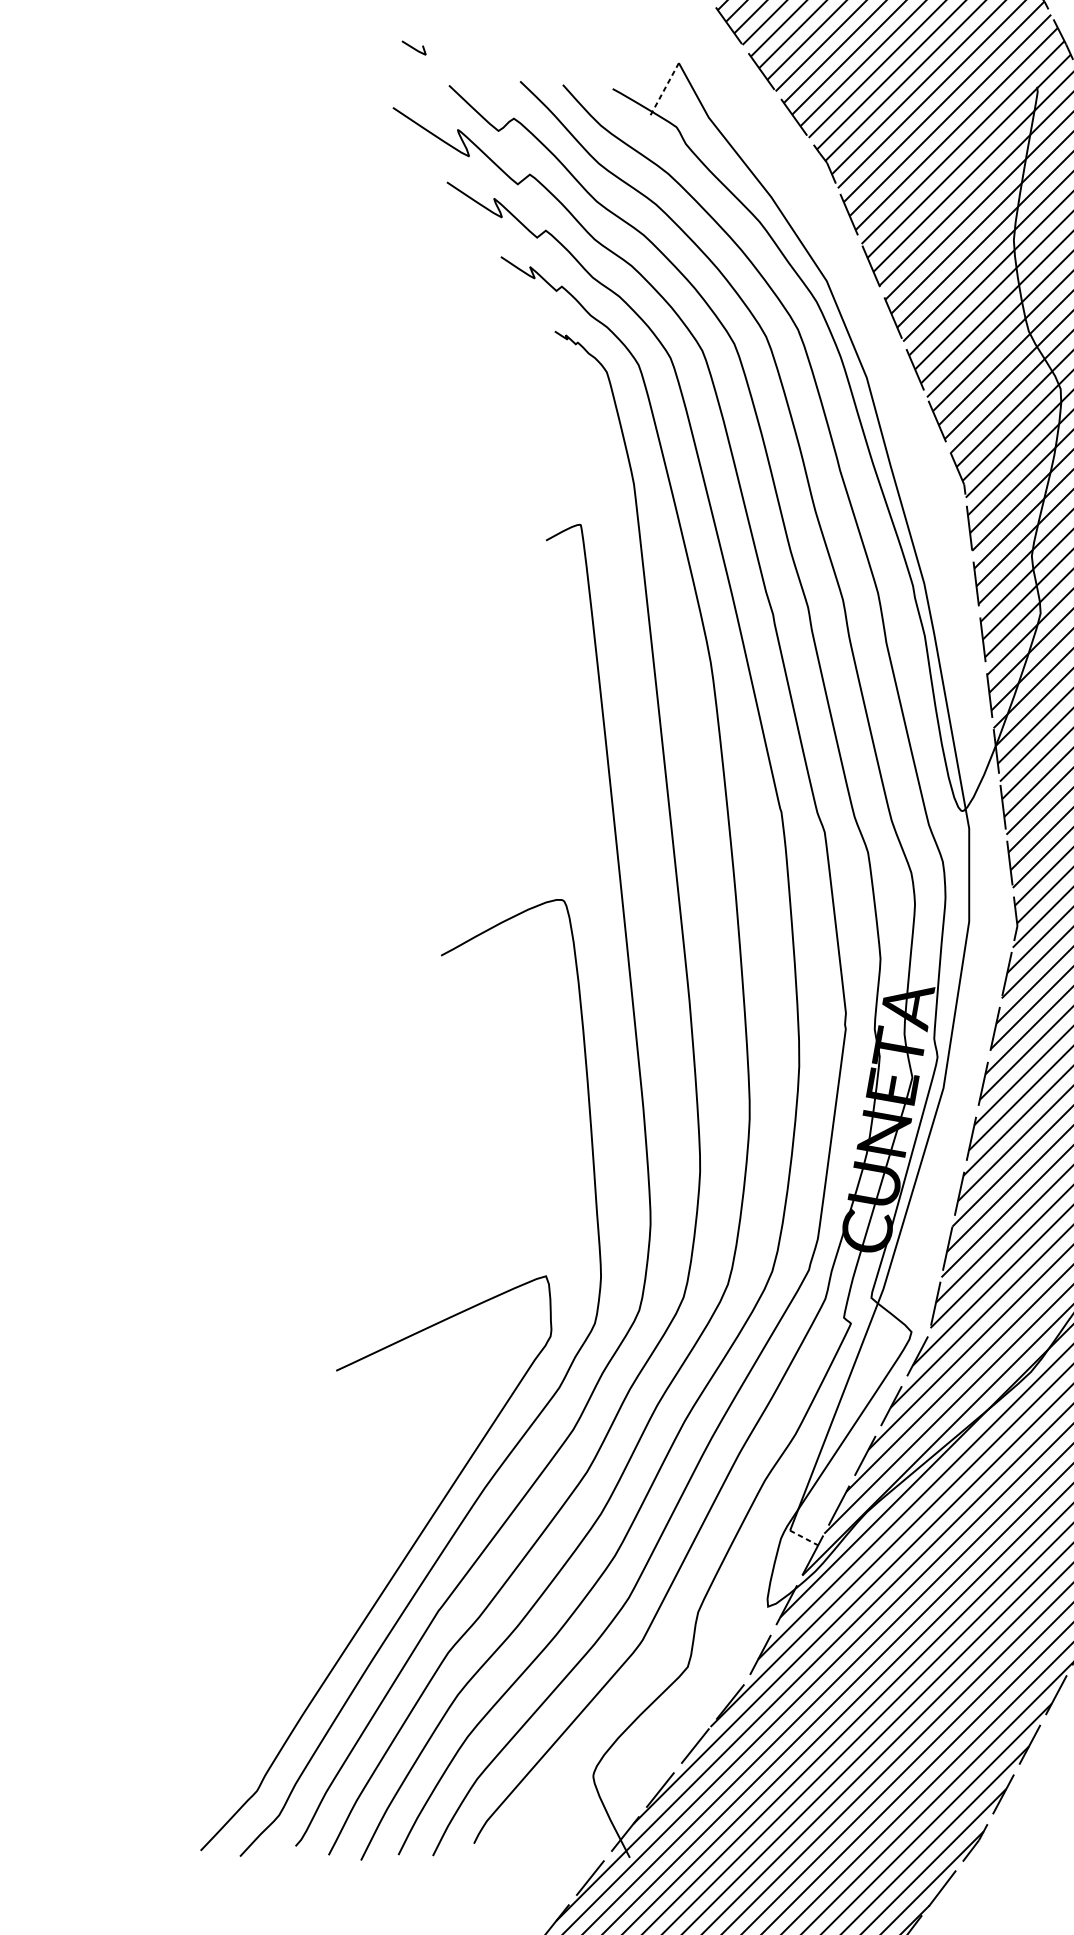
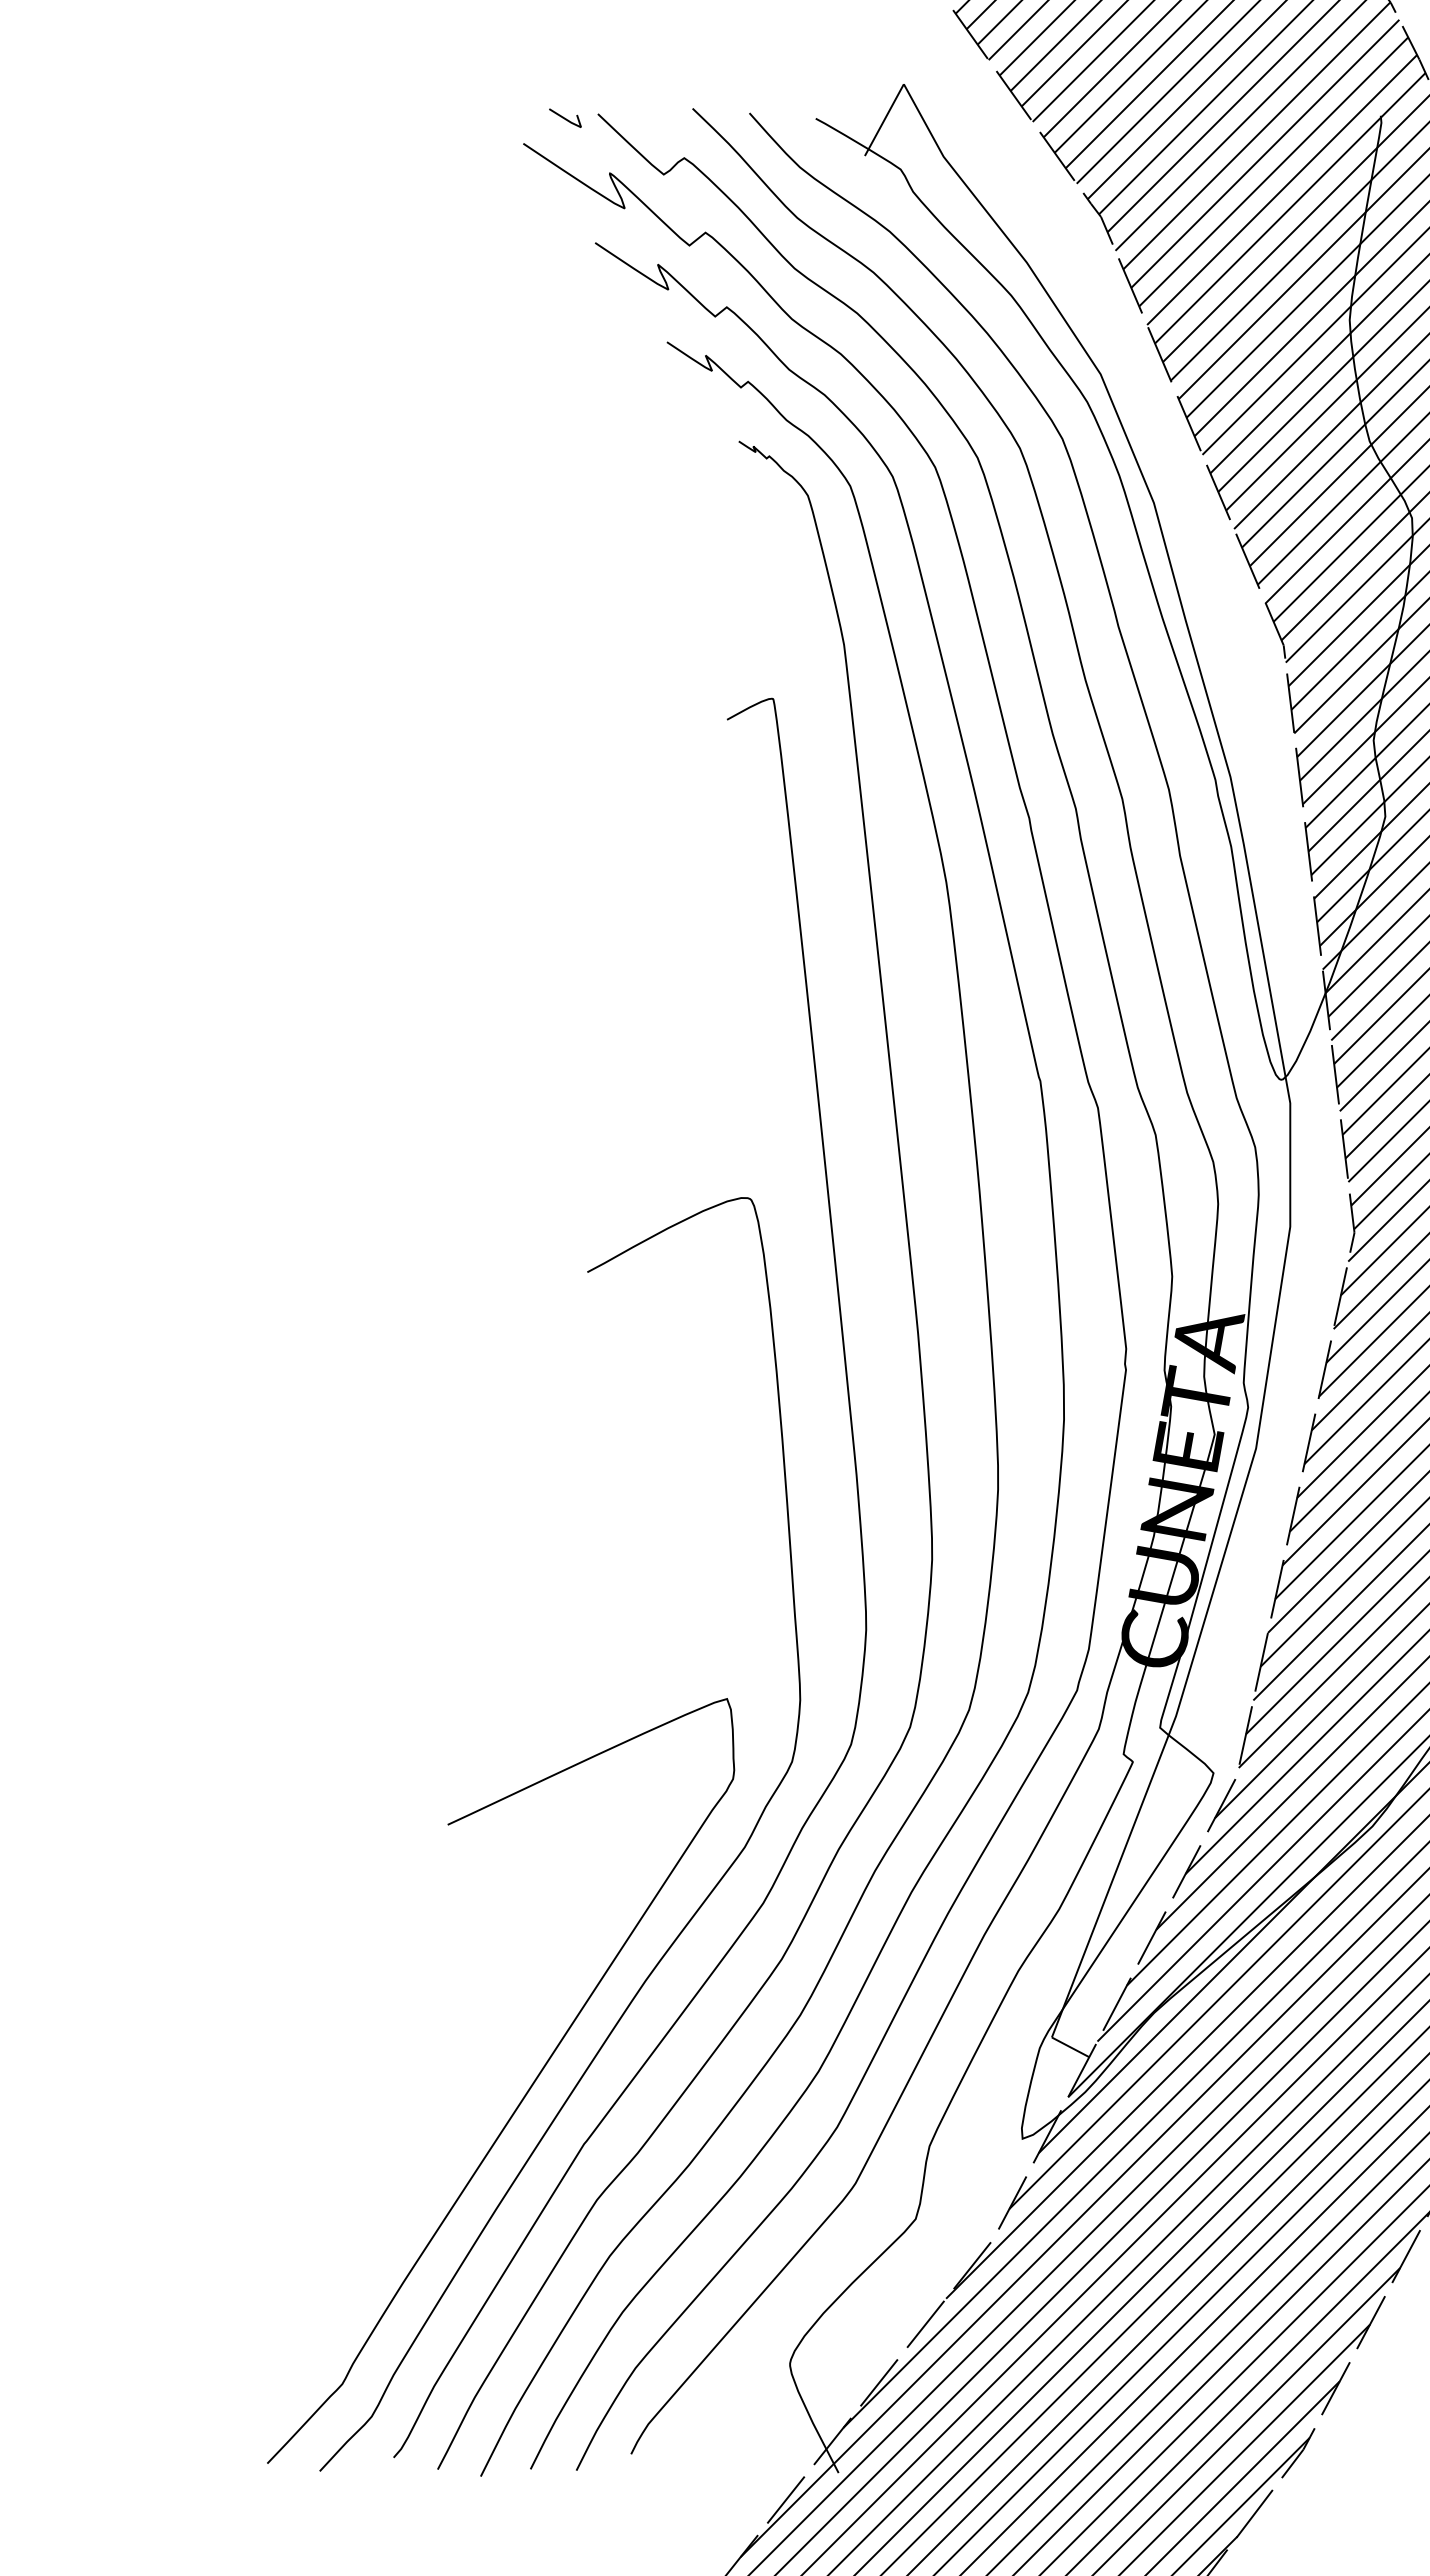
line: (413, 47) -> (564, 117), moved
line: (664, 90) -> (884, 120), dashed -> solid
line: (804, 1538) -> (1071, 2047), dashed -> solid

